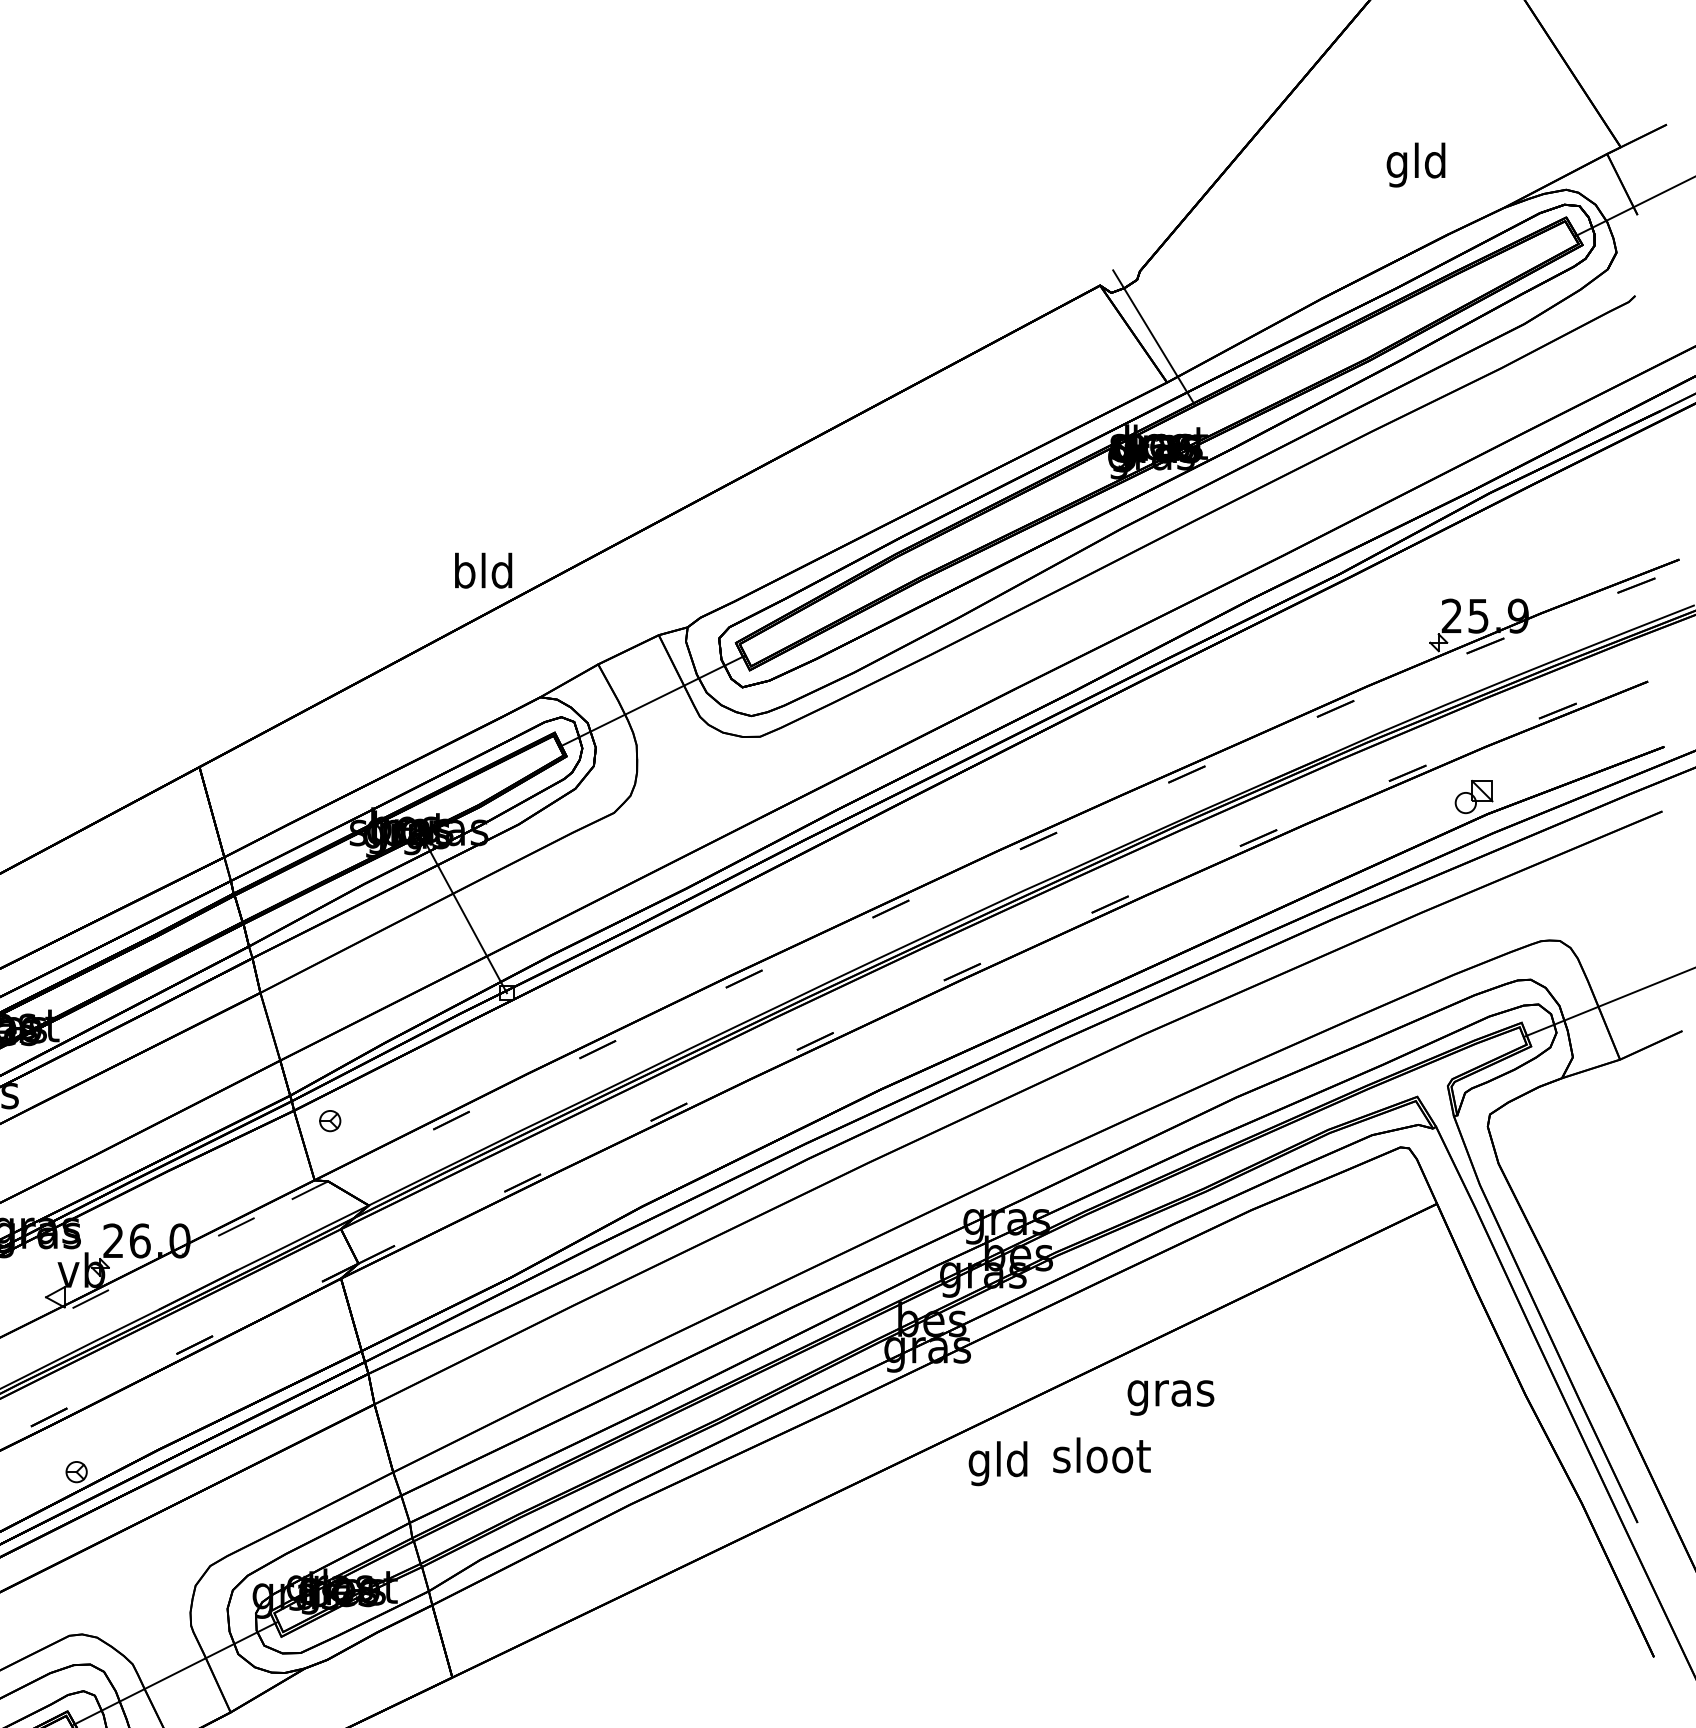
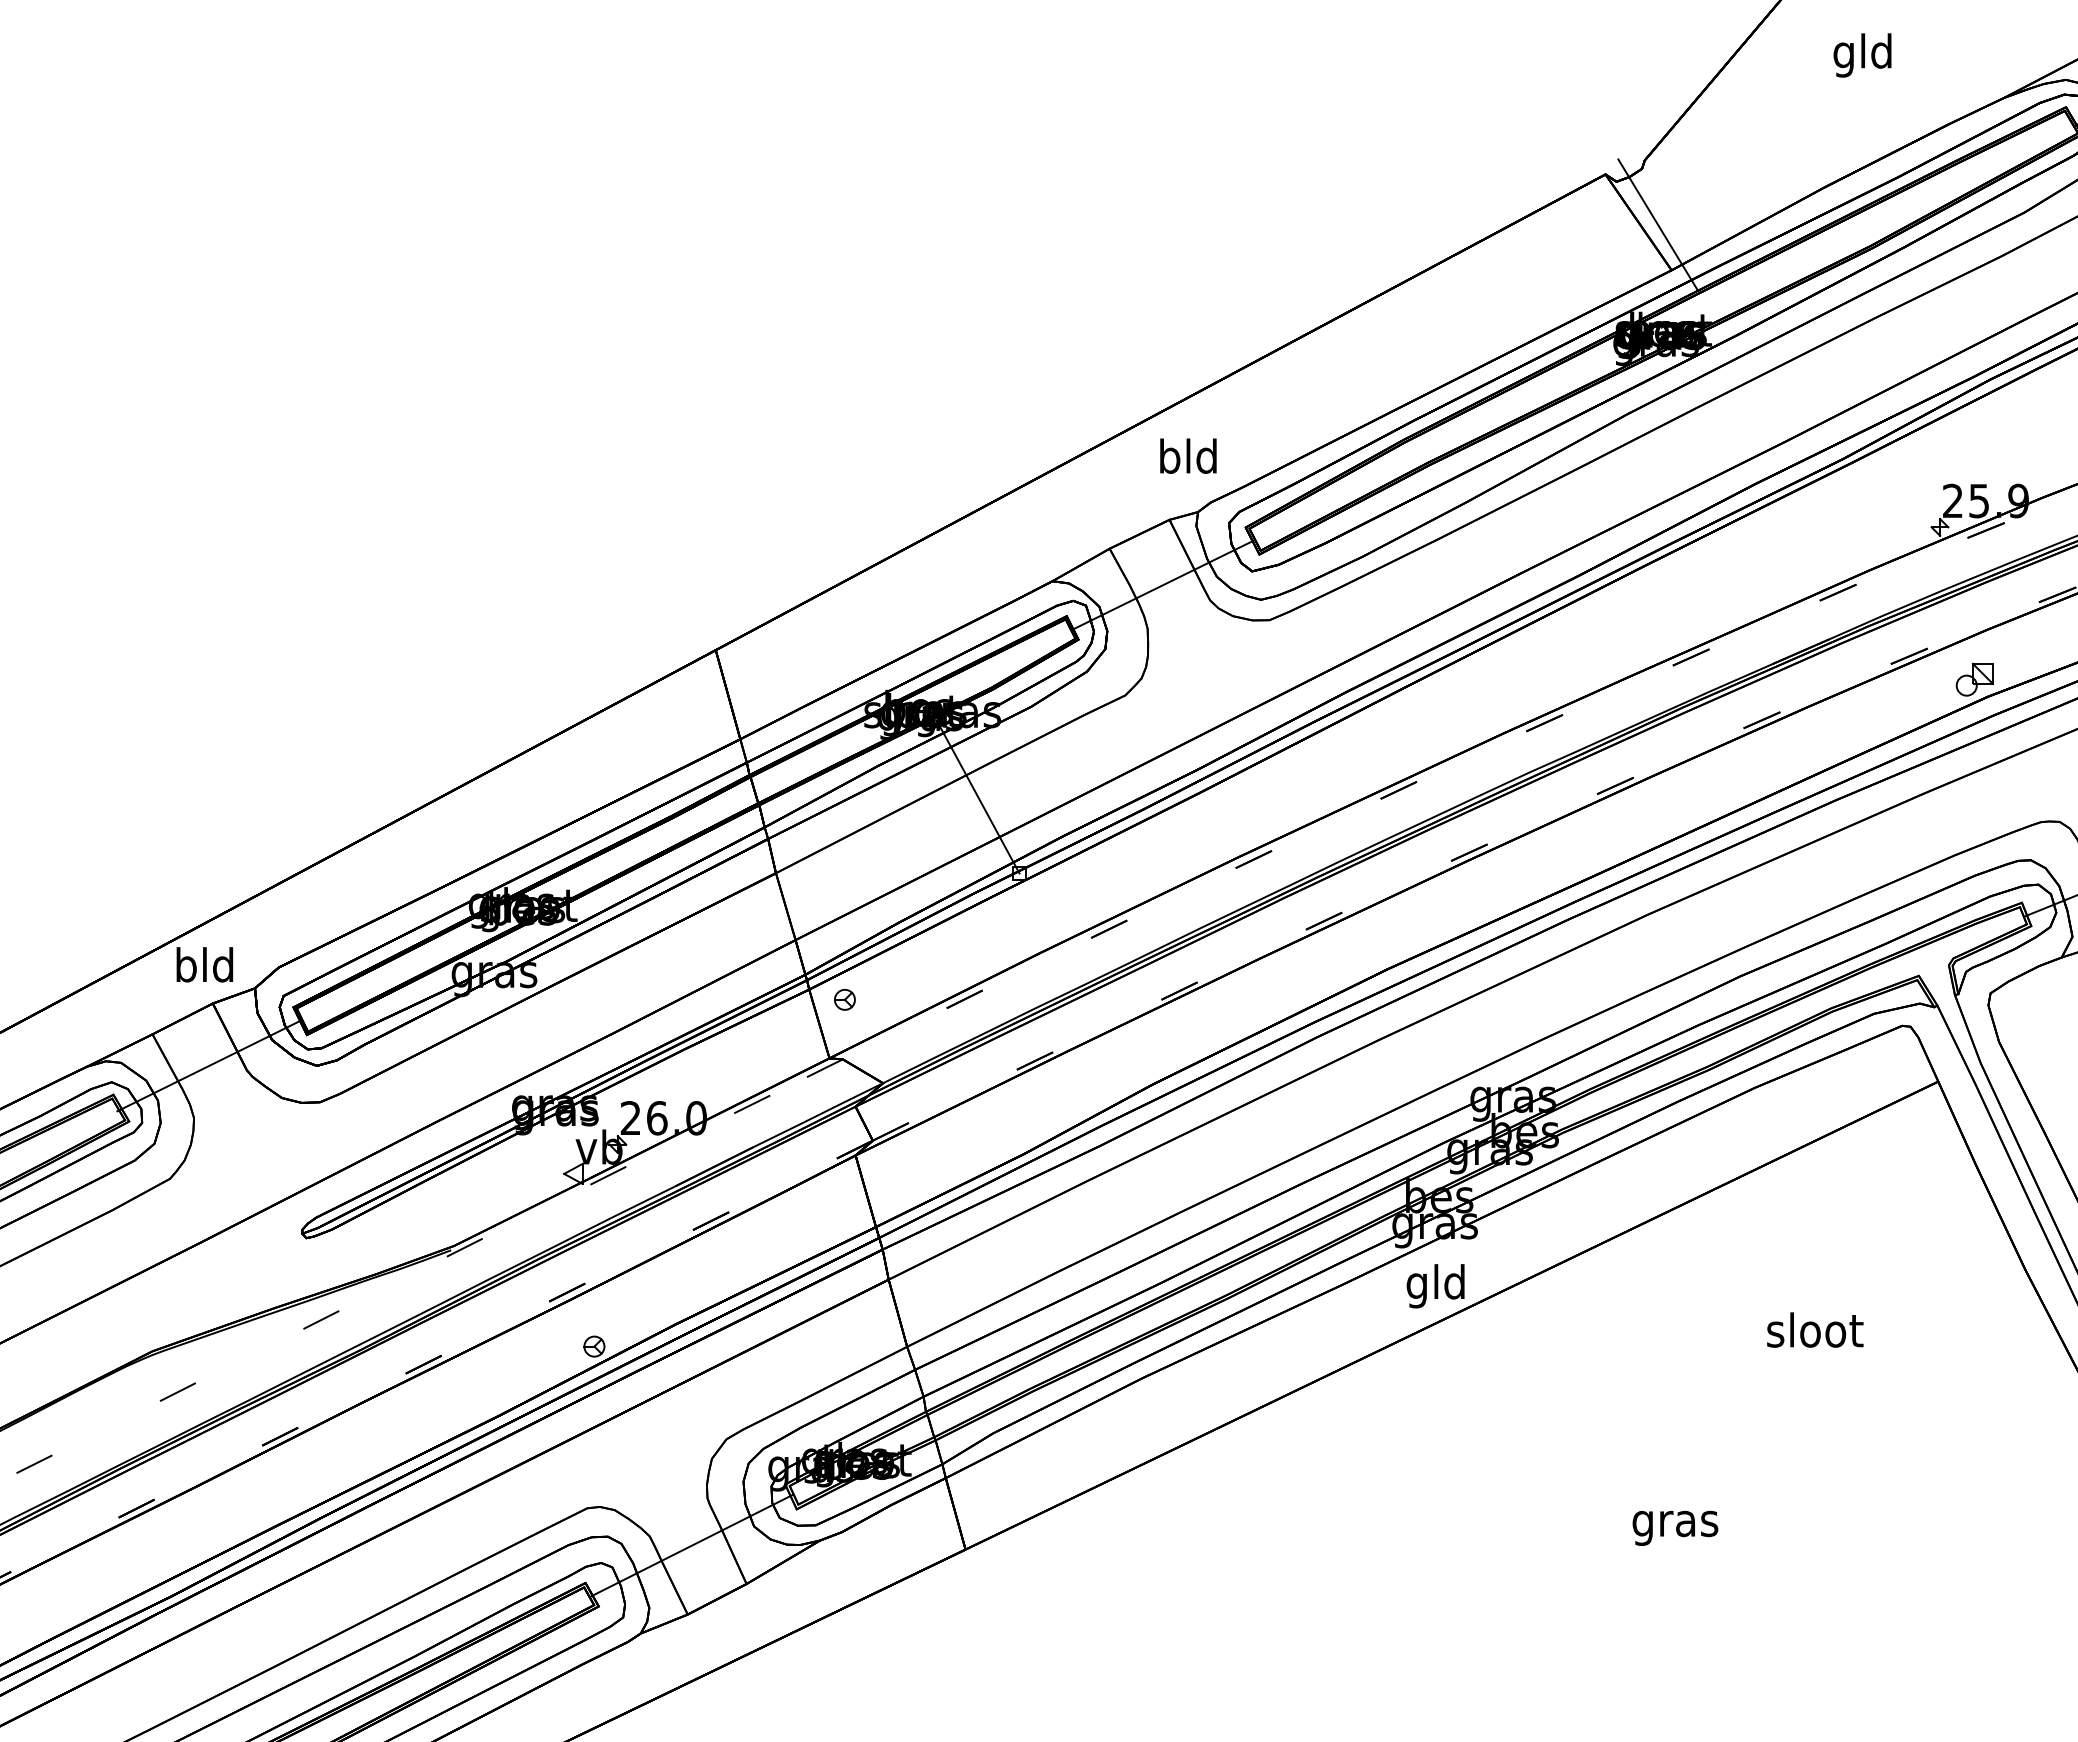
text: (1416, 165) -> (1862, 55), moved
text: (483, 570) -> (1188, 455), moved
text: (1171, 1397) -> (1675, 1527), moved
text: (1102, 1454) -> (1815, 1329), moved
text: (997, 1463) -> (1435, 1286), moved

